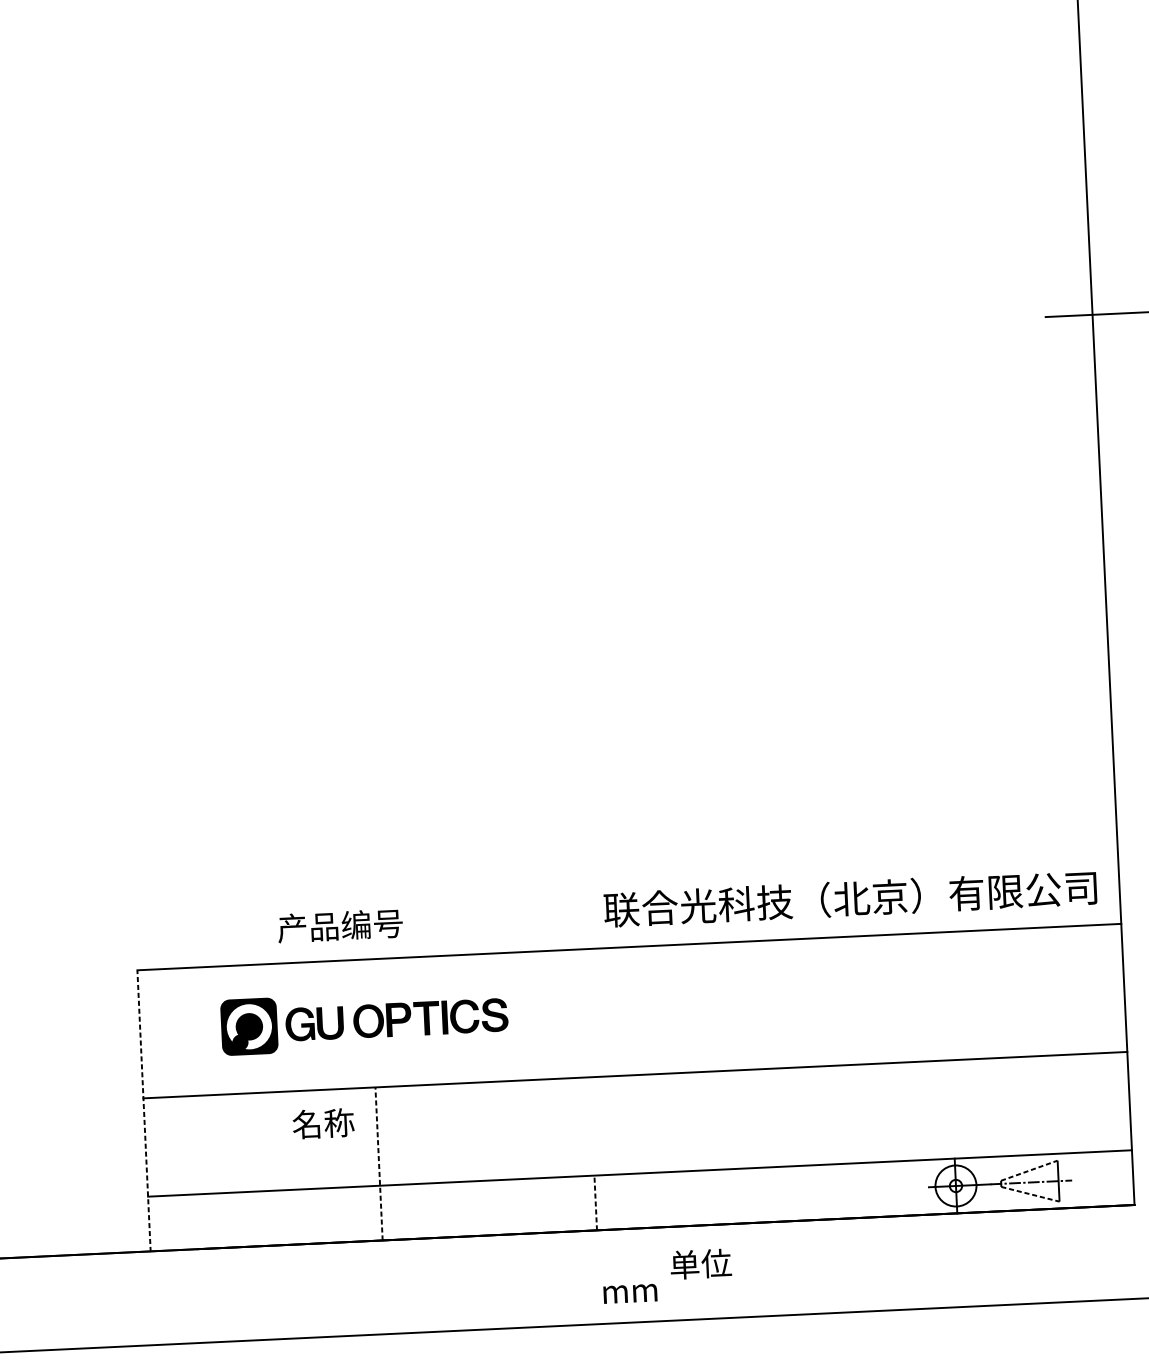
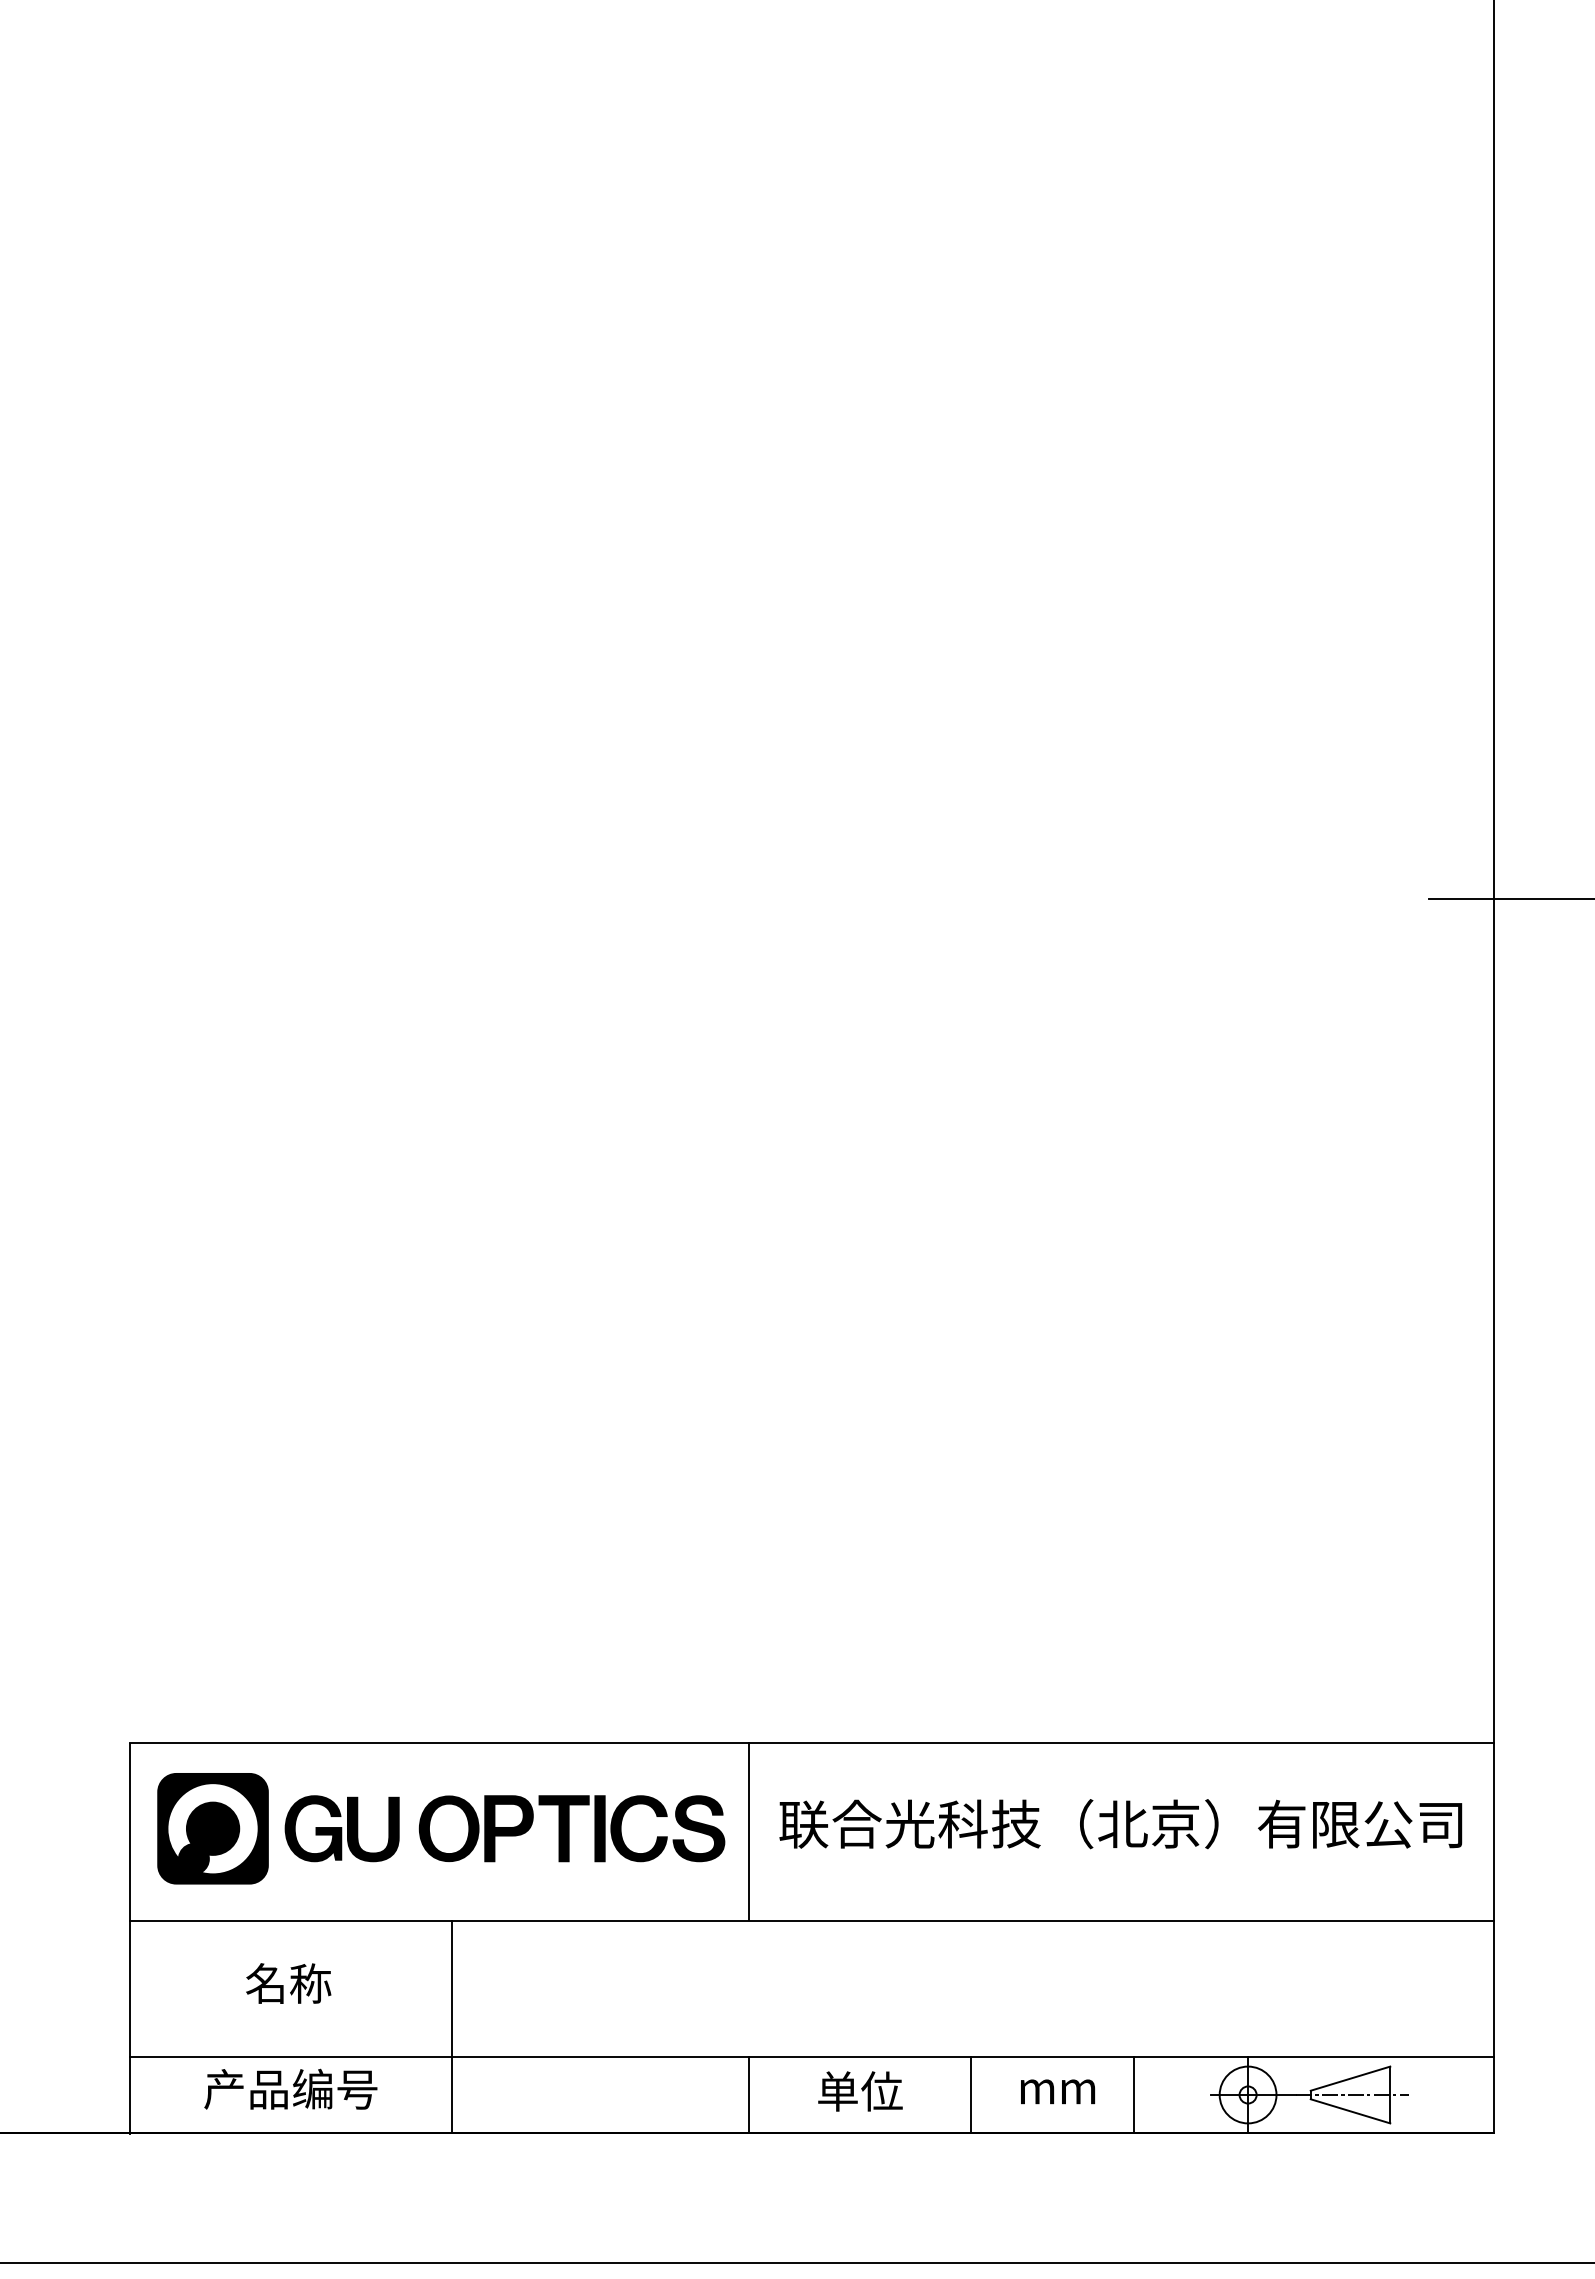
text: (850, 899) -> (1120, 1824), moved
text: (340, 925) -> (290, 2088), moved
line: (586, 1012) -> (748, 1831), added
part: (364, 1021) -> (441, 1828), size x1.43
line: (144, 1111) -> (130, 1938), dashed -> solid
text: (323, 1123) -> (288, 1983), moved
line: (378, 1163) -> (451, 2026), dashed -> solid
line: (1029, 1170) -> (1350, 2078), dashed -> solid
line: (873, 1189) -> (1134, 2094), added
line: (1030, 1194) -> (1350, 2111), dashed -> solid
line: (755, 1195) -> (970, 2094), added
line: (595, 1203) -> (748, 2095), dashed -> solid
text: (701, 1264) -> (860, 2091), moved
text: (630, 1293) -> (1057, 2091), moved

